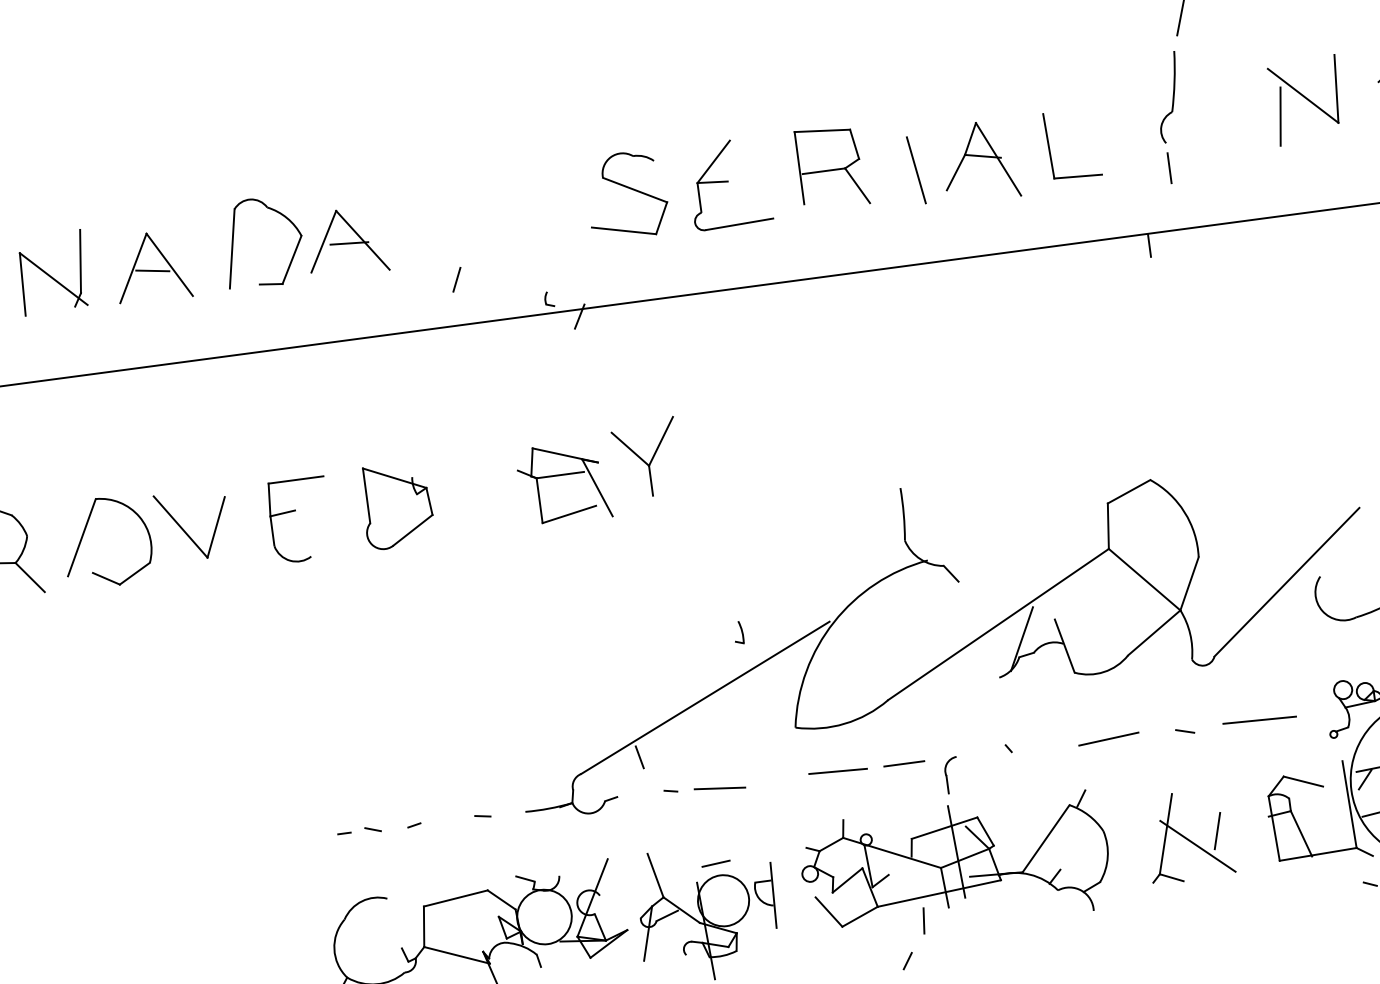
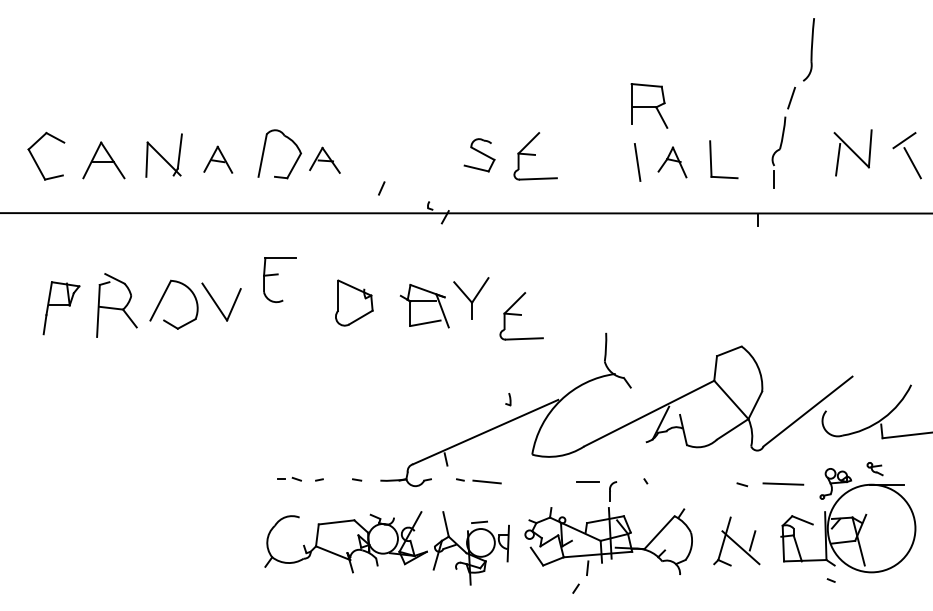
part: (979, 161) -> (672, 162), size x0.7
part: (832, 166) -> (649, 105), moved
part: (626, 195) -> (479, 155), size x0.7
part: (345, 242) -> (324, 160), size x0.7
part: (152, 266) -> (218, 159), size x0.7
part: (742, 478) -> (521, 316), added
part: (397, 504) -> (354, 302), moved
part: (299, 521) -> (279, 280), moved
line: (1108, 739) -> (700, 483), removed
line: (837, 771) -> (551, 481), removed

